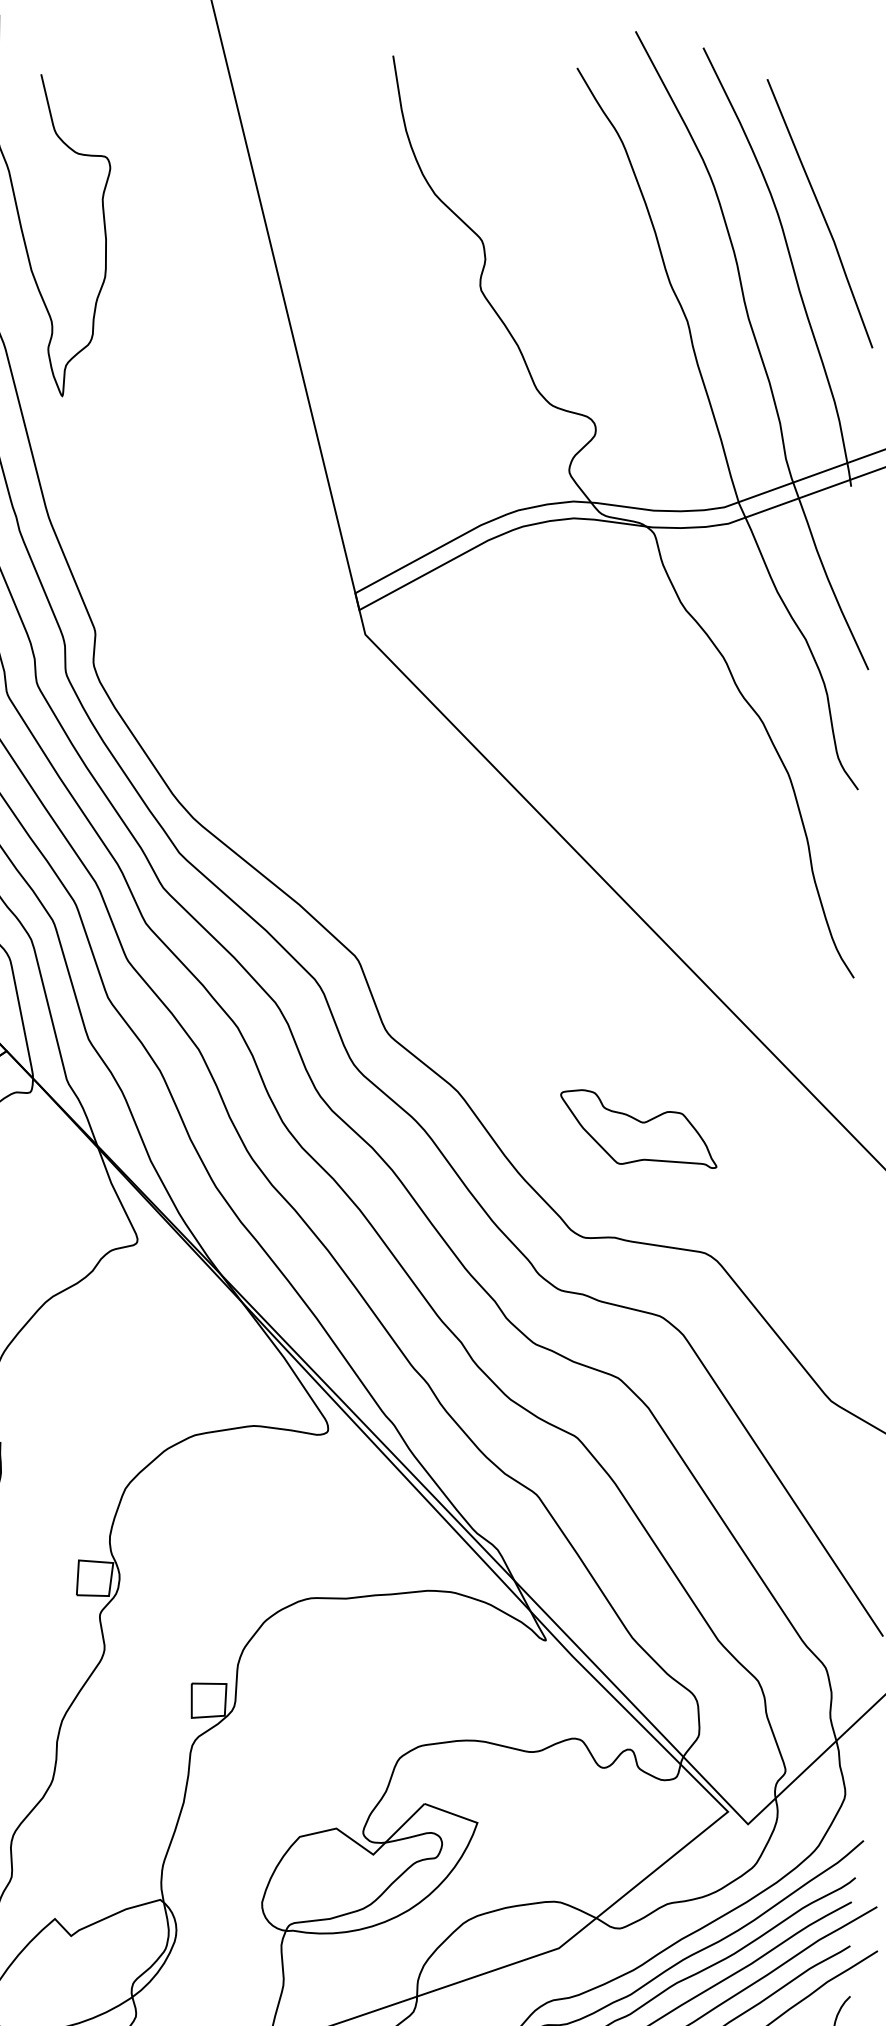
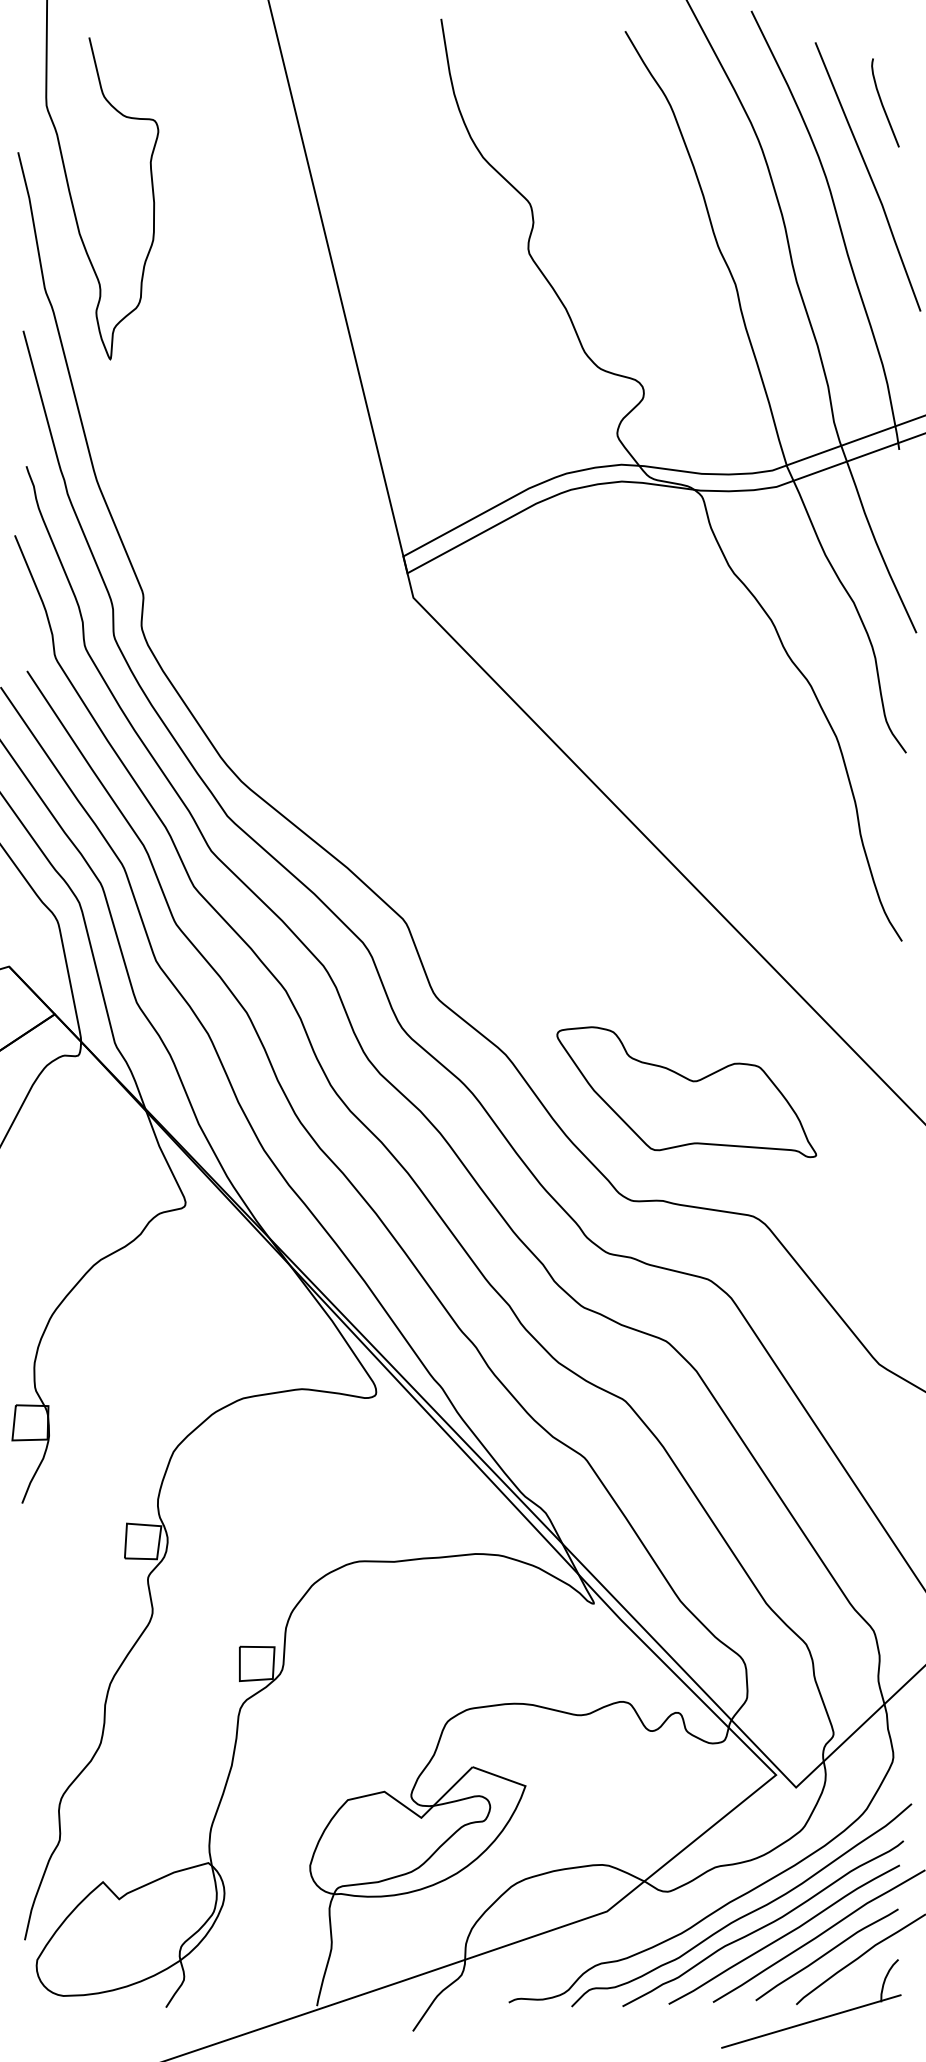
curve: (835, 141) -> (883, 104), added
part: (638, 1129) -> (686, 1092), size x1.67

